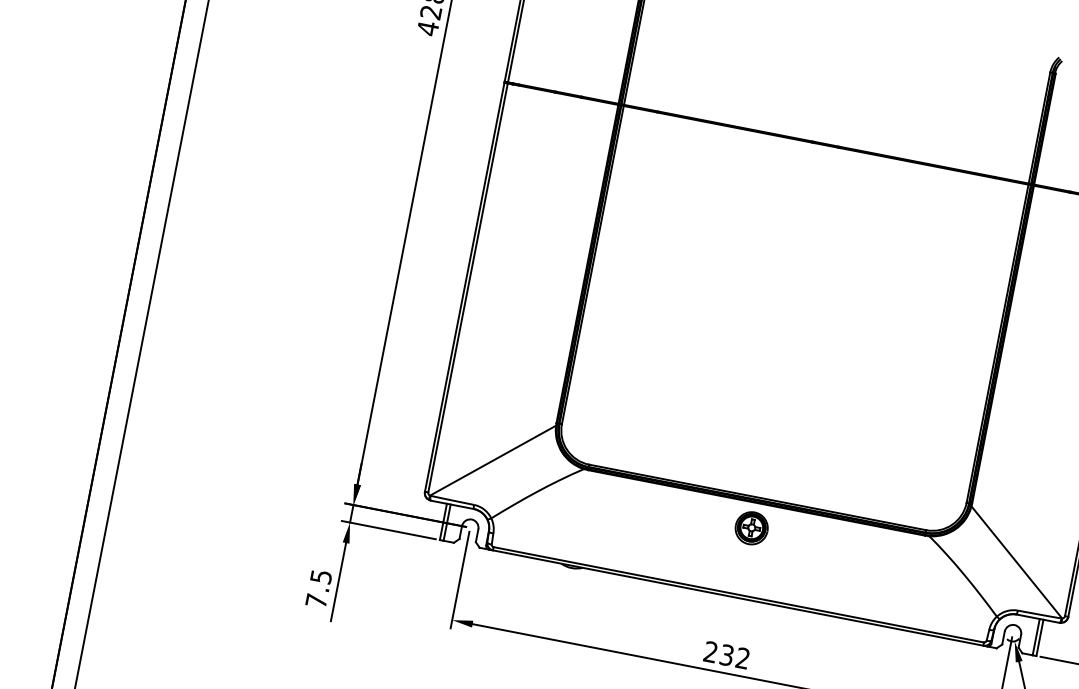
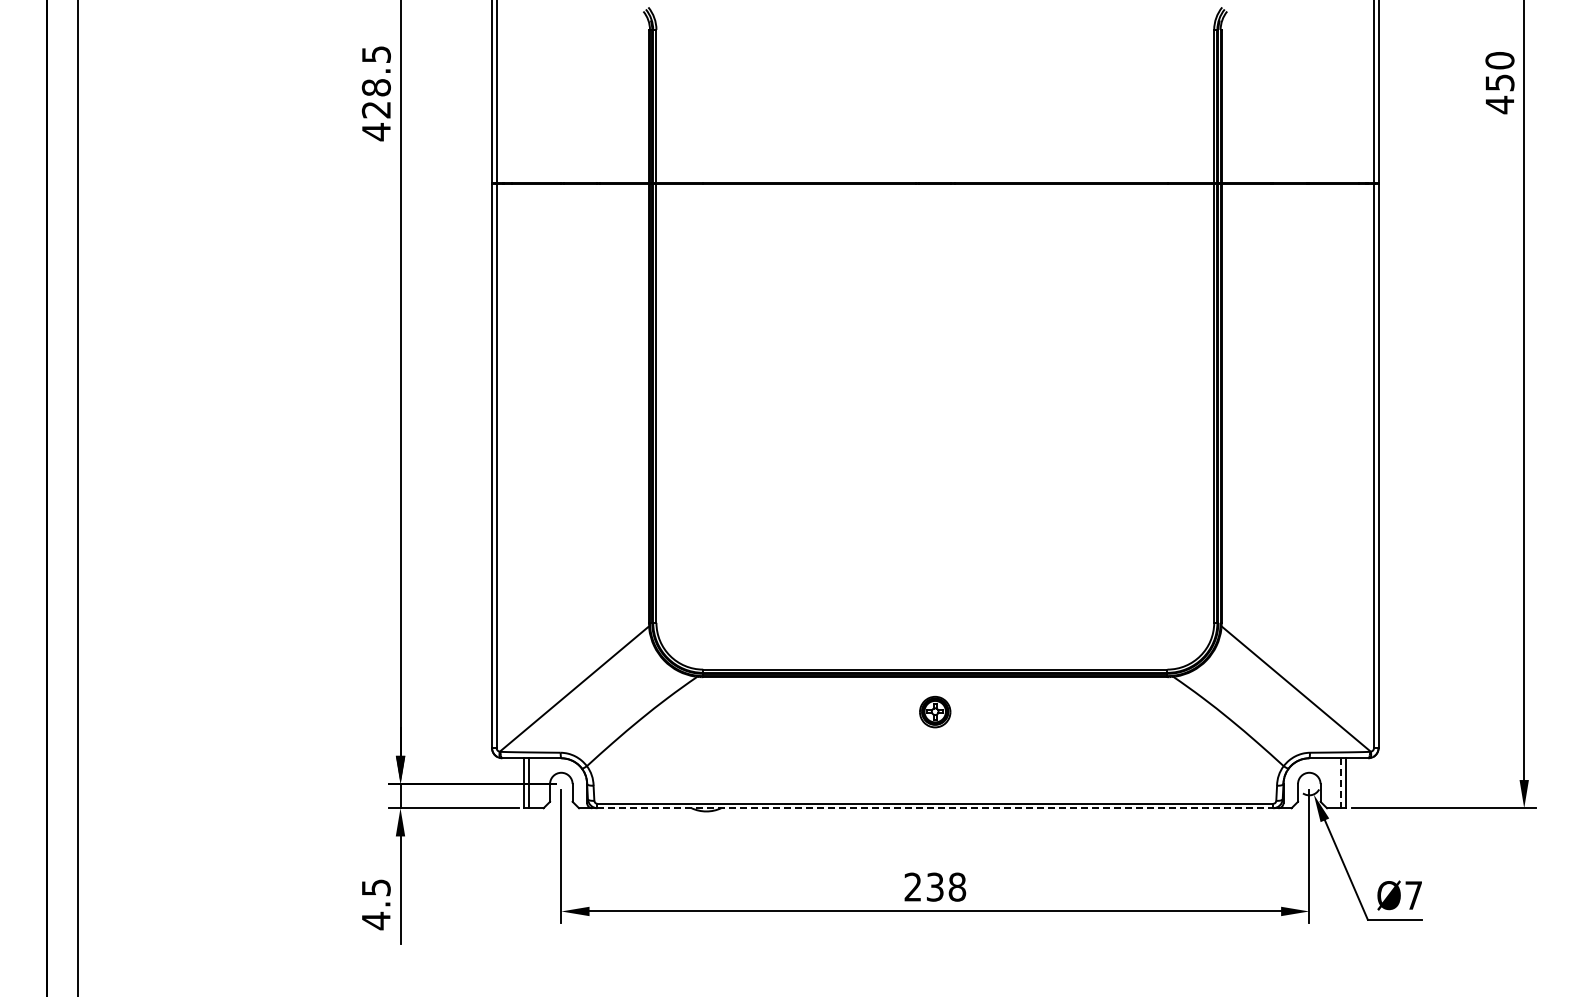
part: (751, 527) -> (934, 711), size x0.7
line: (738, 598) -> (935, 808), solid -> dashed
text: (316, 600) -> (376, 920), 7.5 -> 4.5
line: (1036, 637) -> (1341, 783), solid -> dashed
text: (743, 657) -> (957, 886), 232 -> 238

